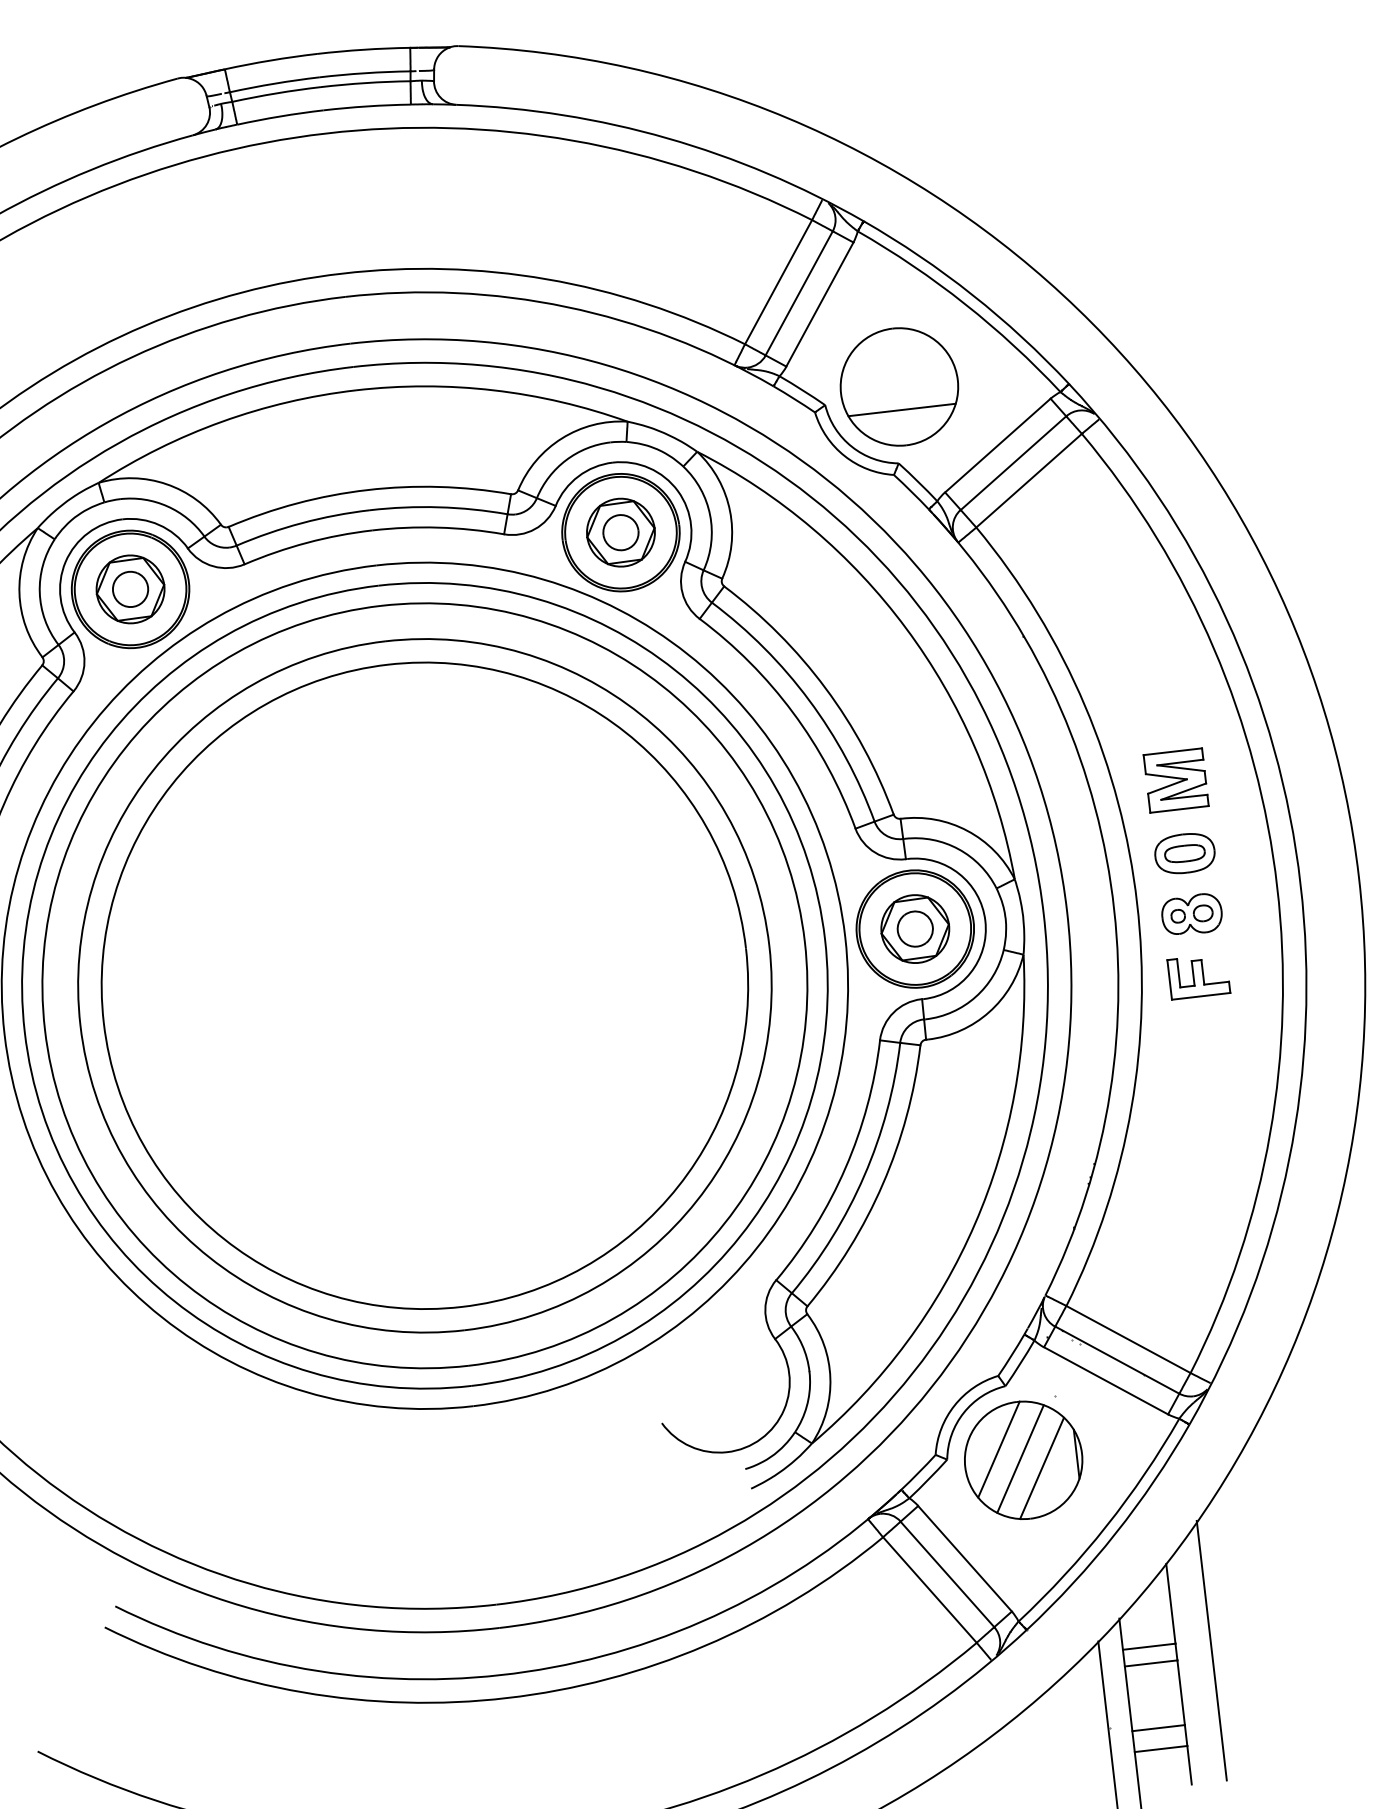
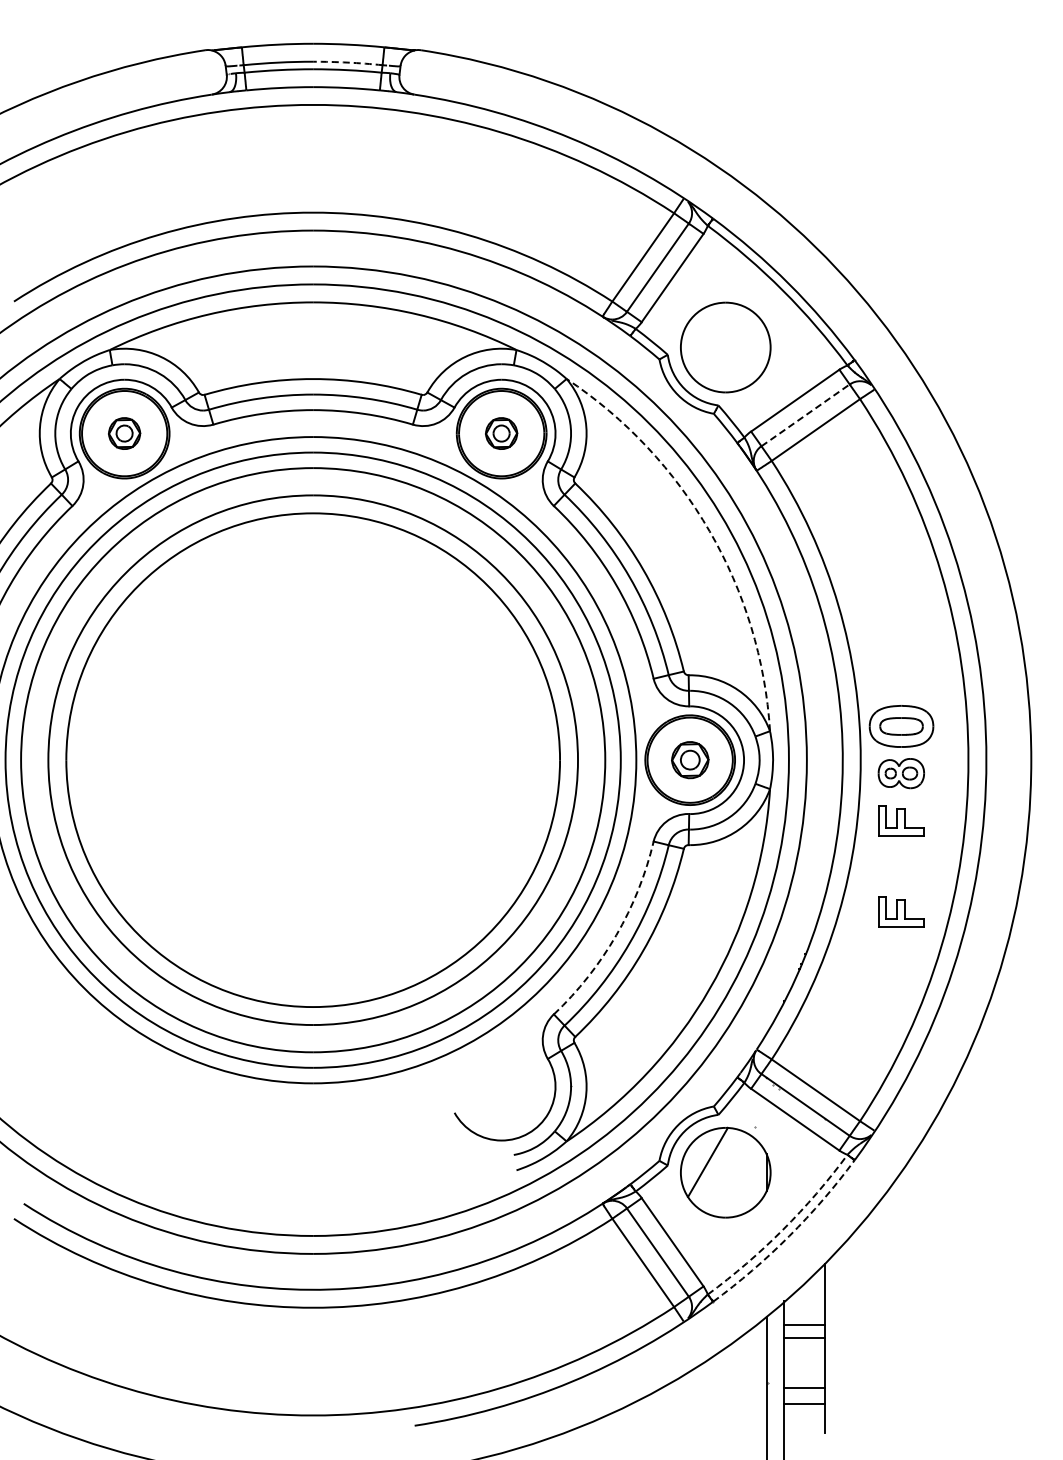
arc: (364, 73) -> (347, 62), solid -> dashed
line: (901, 410) -> (725, 365), removed
line: (1013, 463) -> (805, 415), solid -> dashed
part: (620, 532) -> (501, 433), size x0.6
part: (130, 589) -> (124, 433), size x0.6
arc: (905, 628) -> (709, 531), solid -> dashed
part: (1175, 780) -> (900, 670), removed
part: (1183, 853) -> (900, 726), size x1.4
part: (915, 928) -> (690, 759), size x0.7
part: (1212, 1094) -> (901, 911), added
arc: (845, 1168) -> (616, 935), solid -> dashed
line: (1020, 1459) -> (723, 1171), removed
line: (1041, 1467) -> (738, 1179), removed
arc: (1105, 1525) -> (782, 1229), solid -> dashed
arc: (1116, 1533) -> (789, 1236), solid -> dashed
line: (1211, 1650) -> (851, 1333), removed

